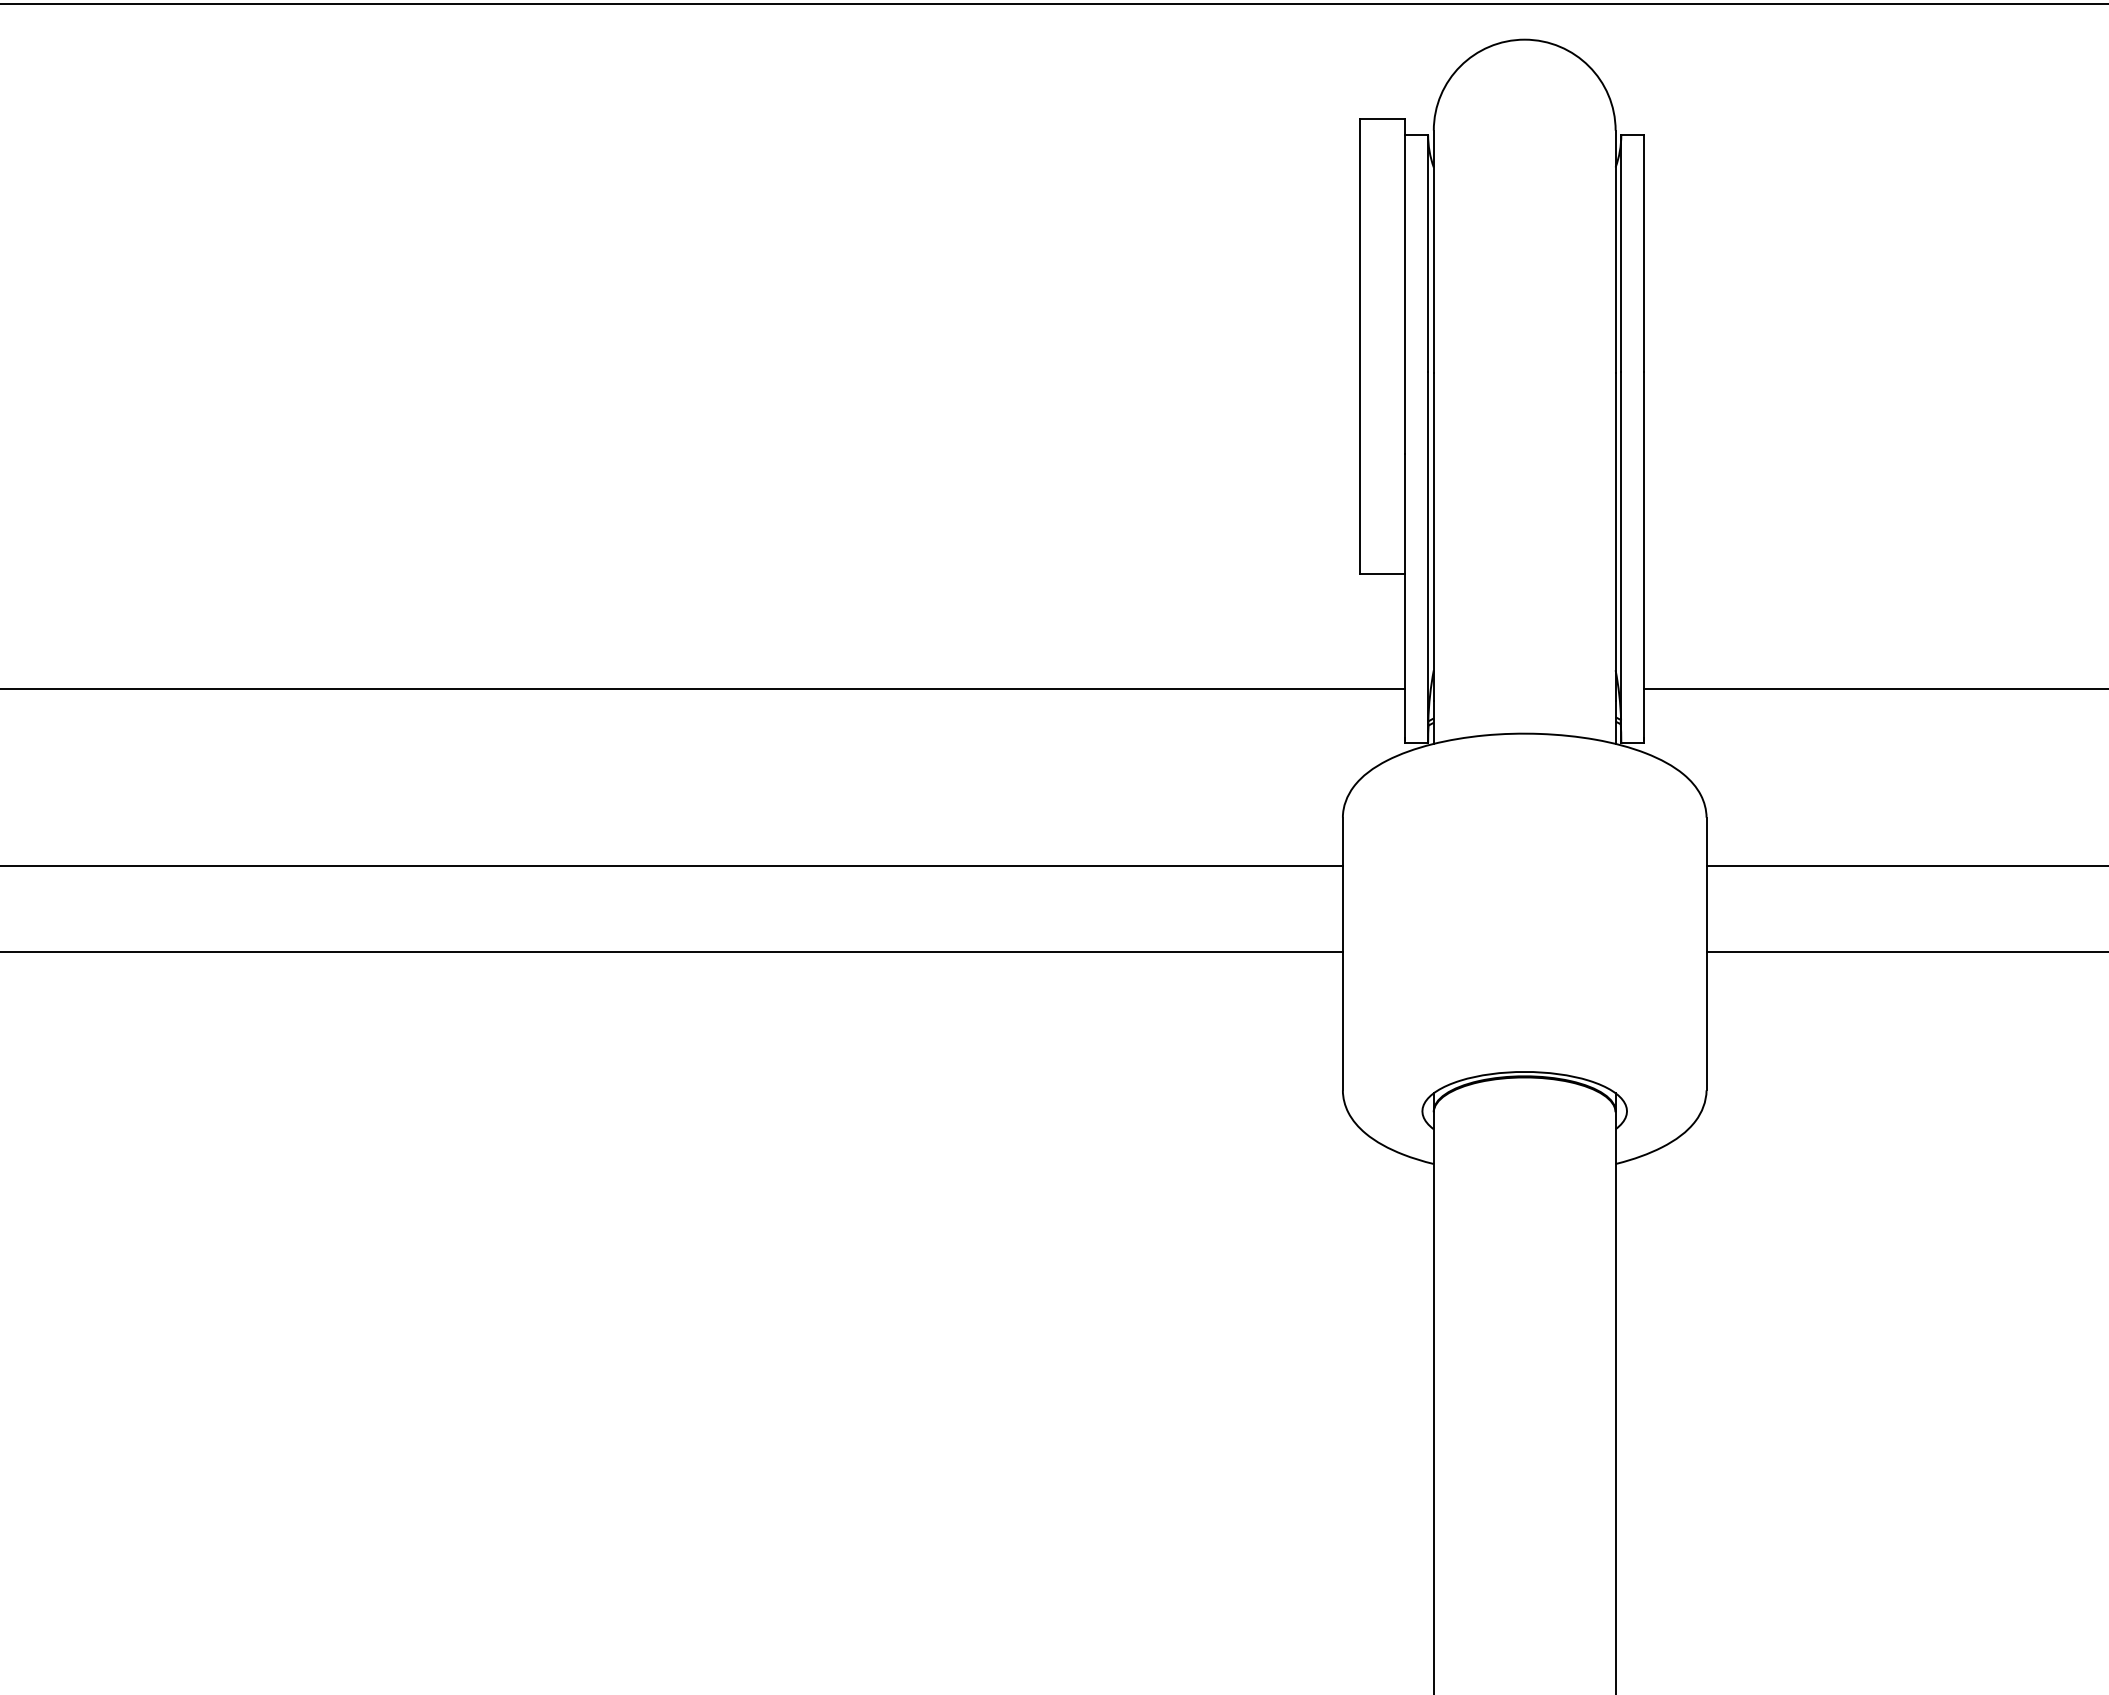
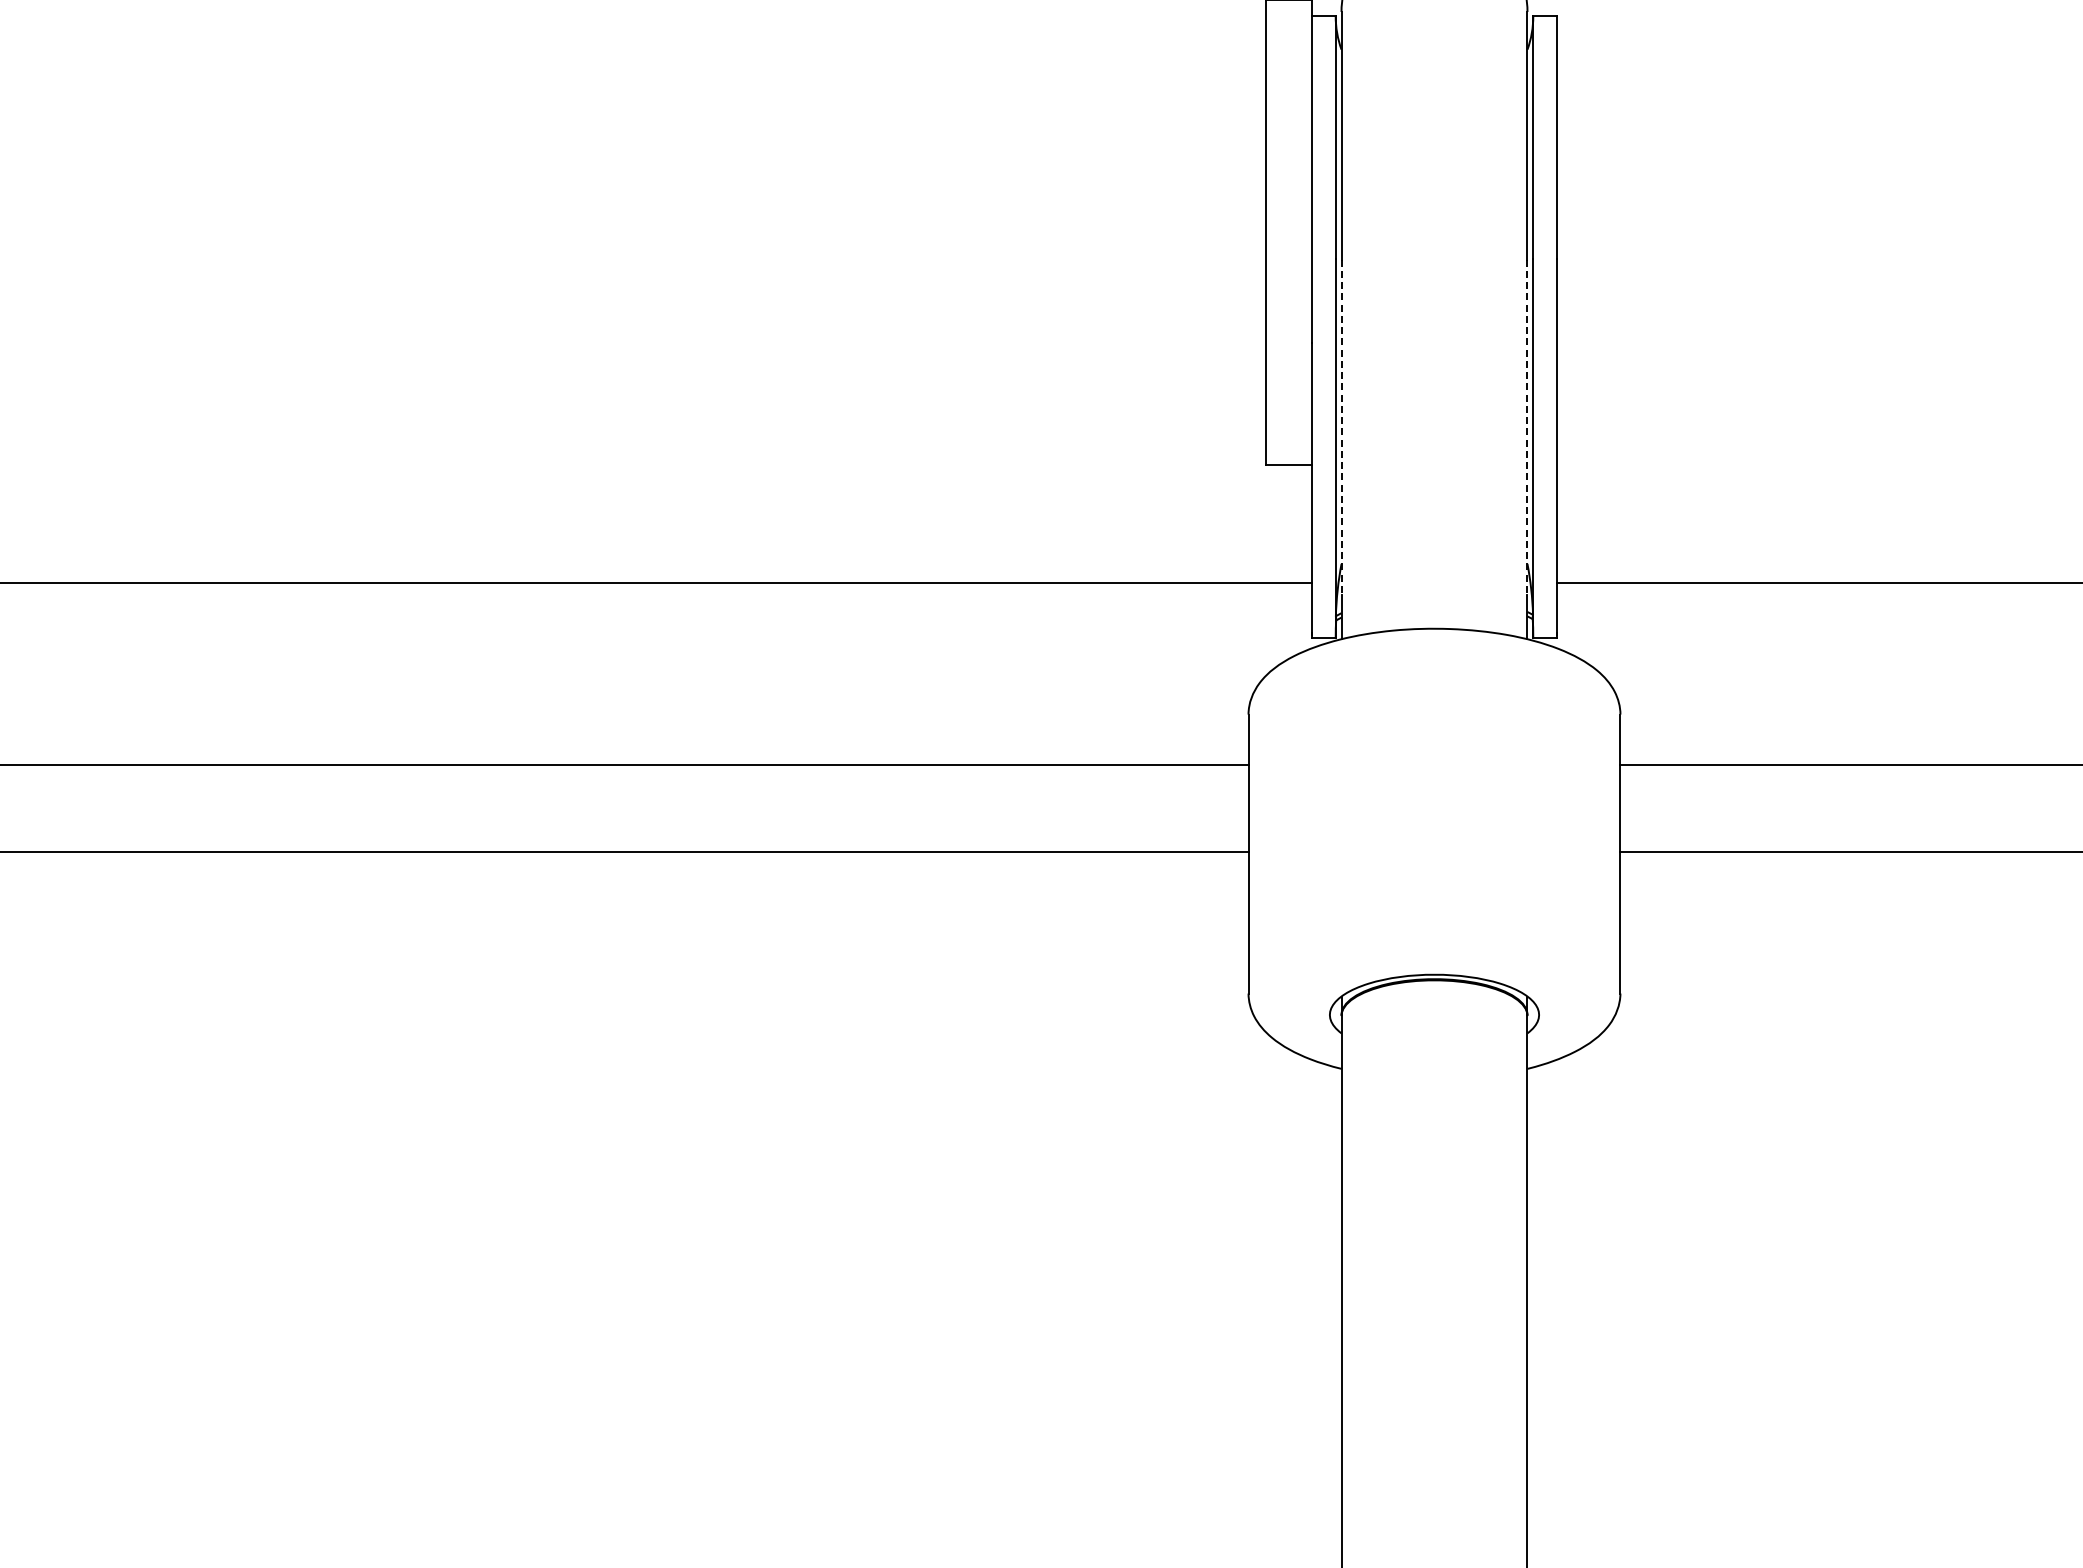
line: (1433, 537) -> (1341, 428), solid -> dashed
line: (1615, 537) -> (1527, 428), solid -> dashed

